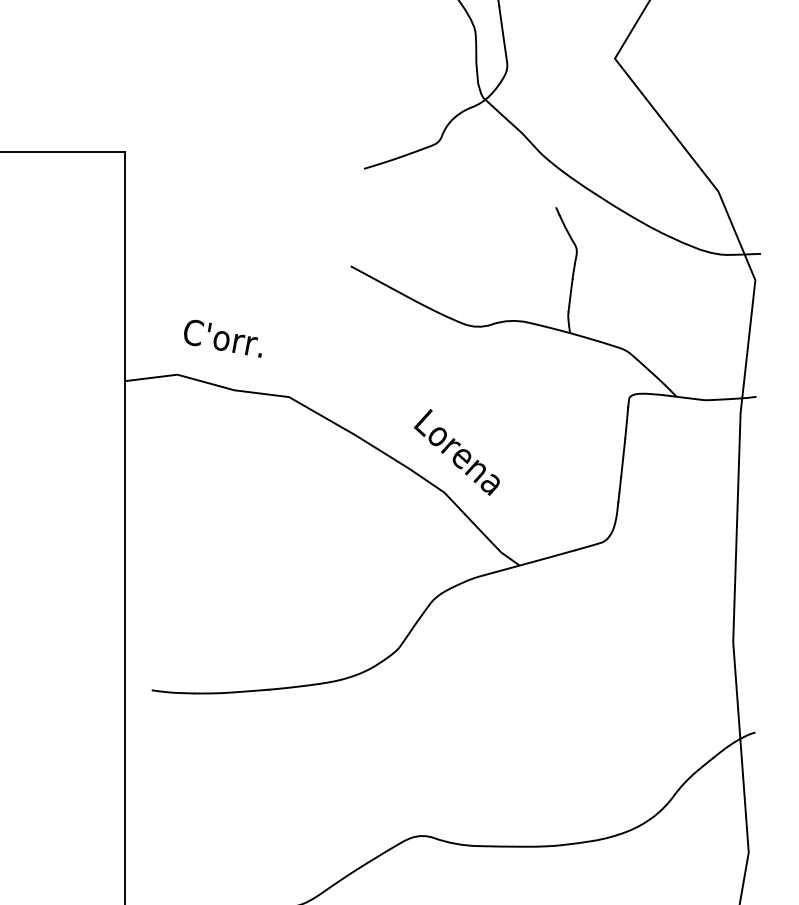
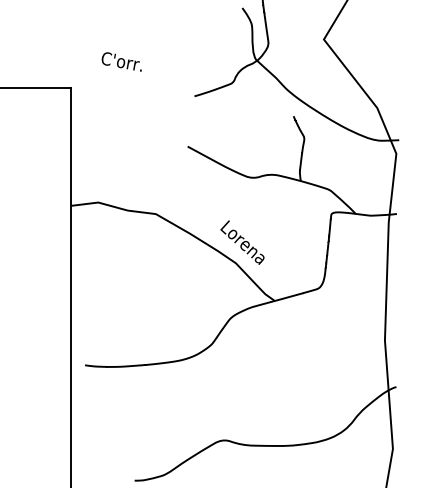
text: (222, 337) -> (121, 61), moved

